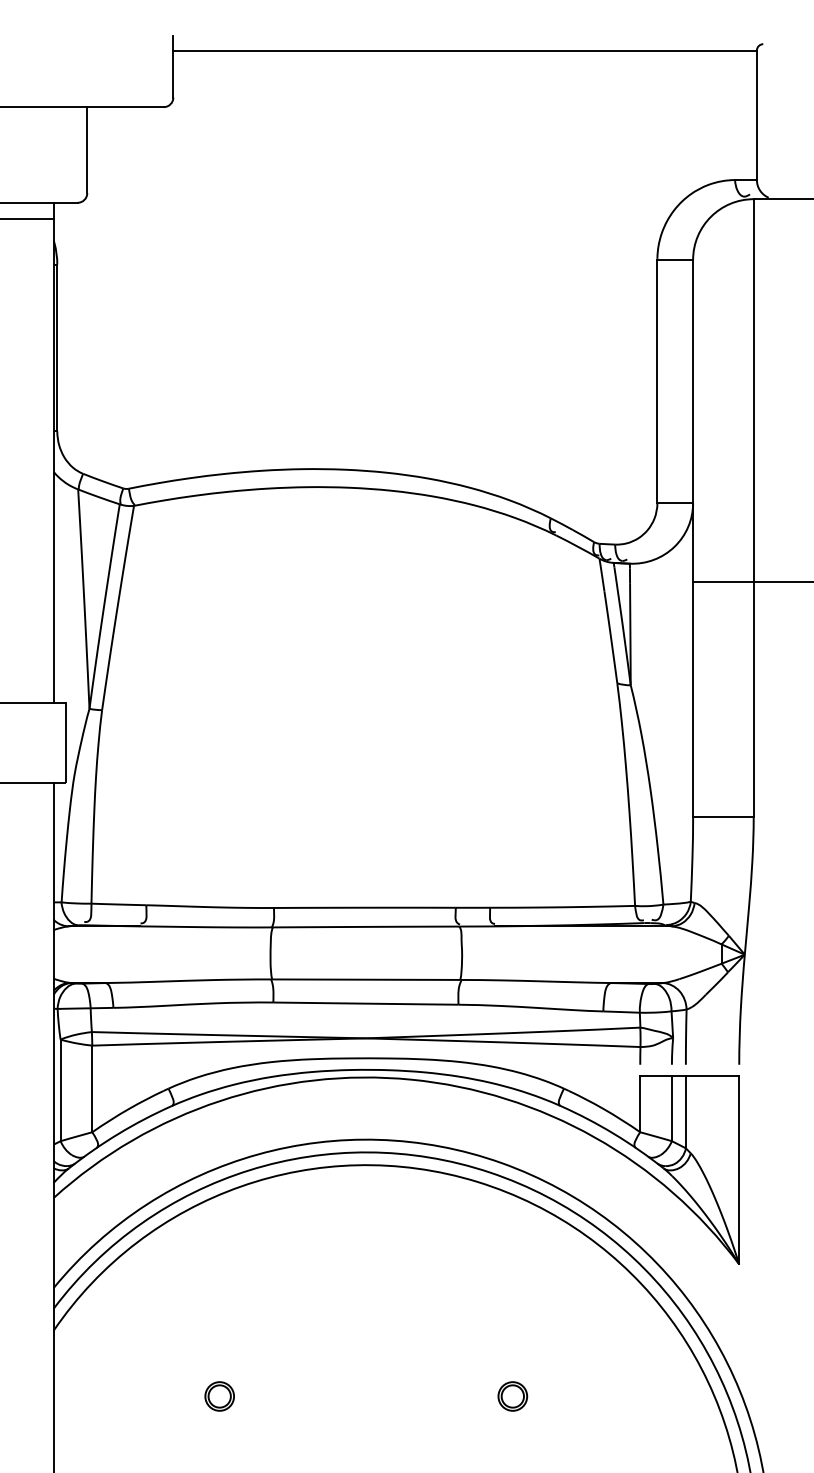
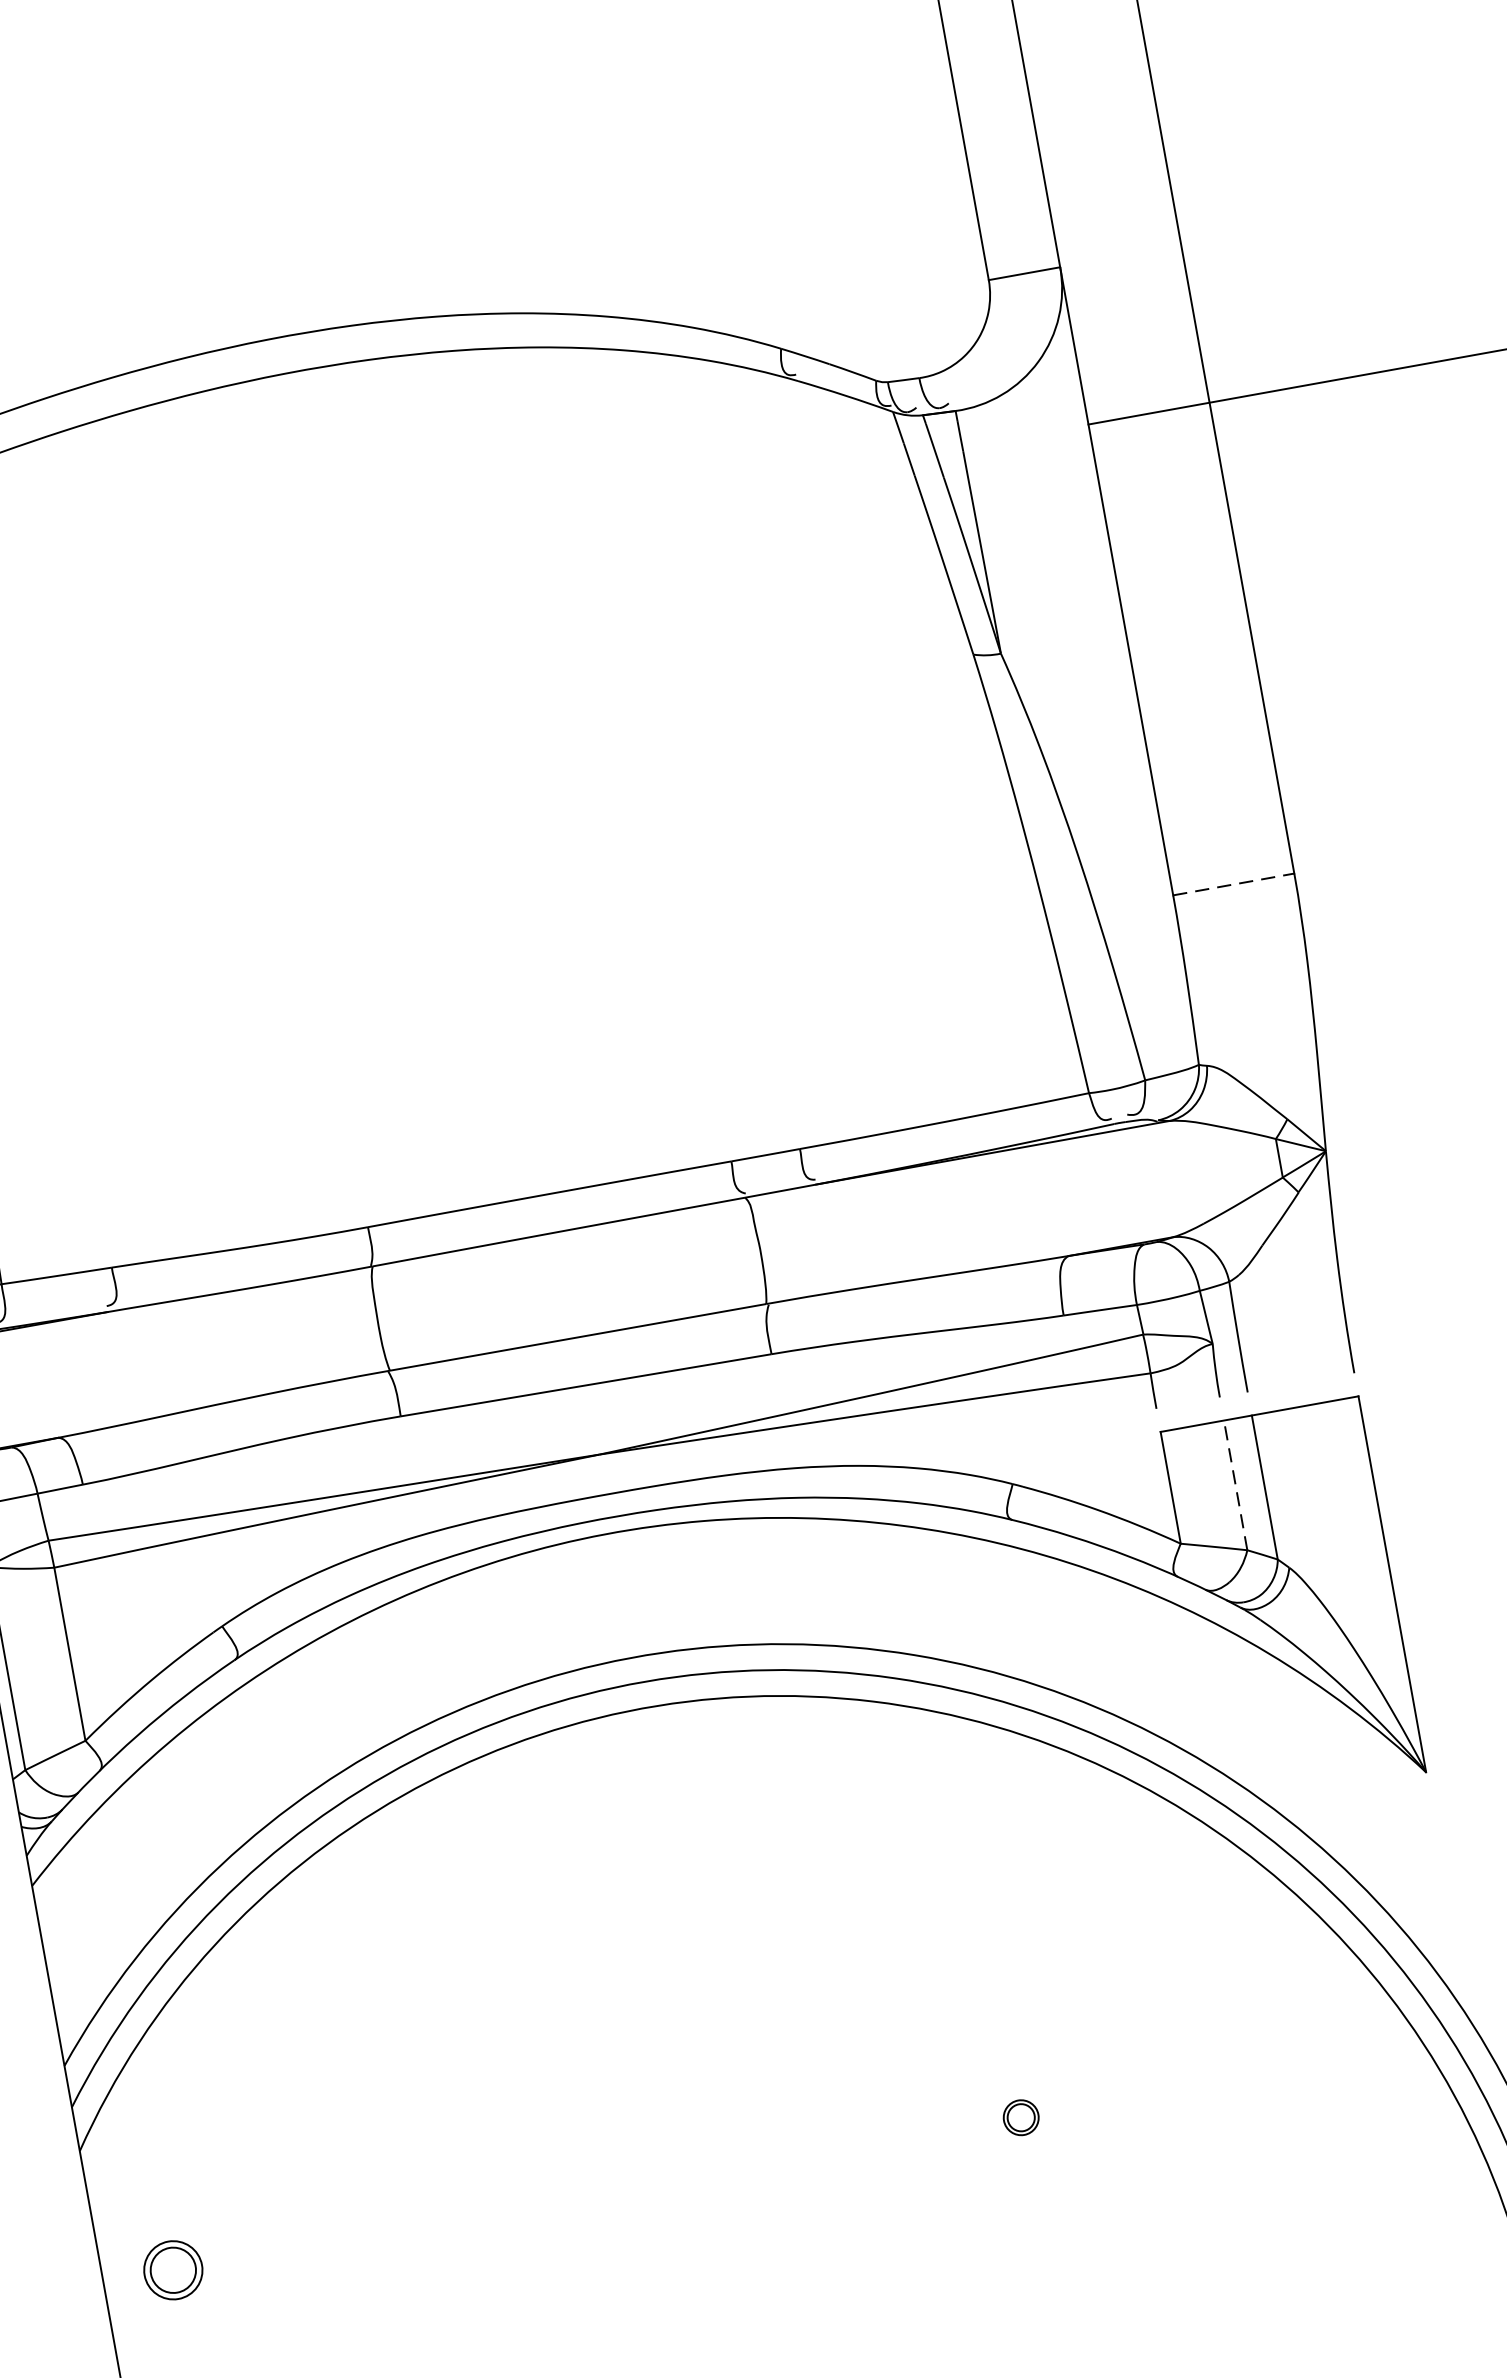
line: (723, 817) -> (1233, 884), solid -> dashed
line: (671, 1108) -> (1234, 1485), solid -> dashed
part: (219, 1396) -> (172, 2270), moved
part: (512, 1396) -> (1020, 2117), size x0.6

